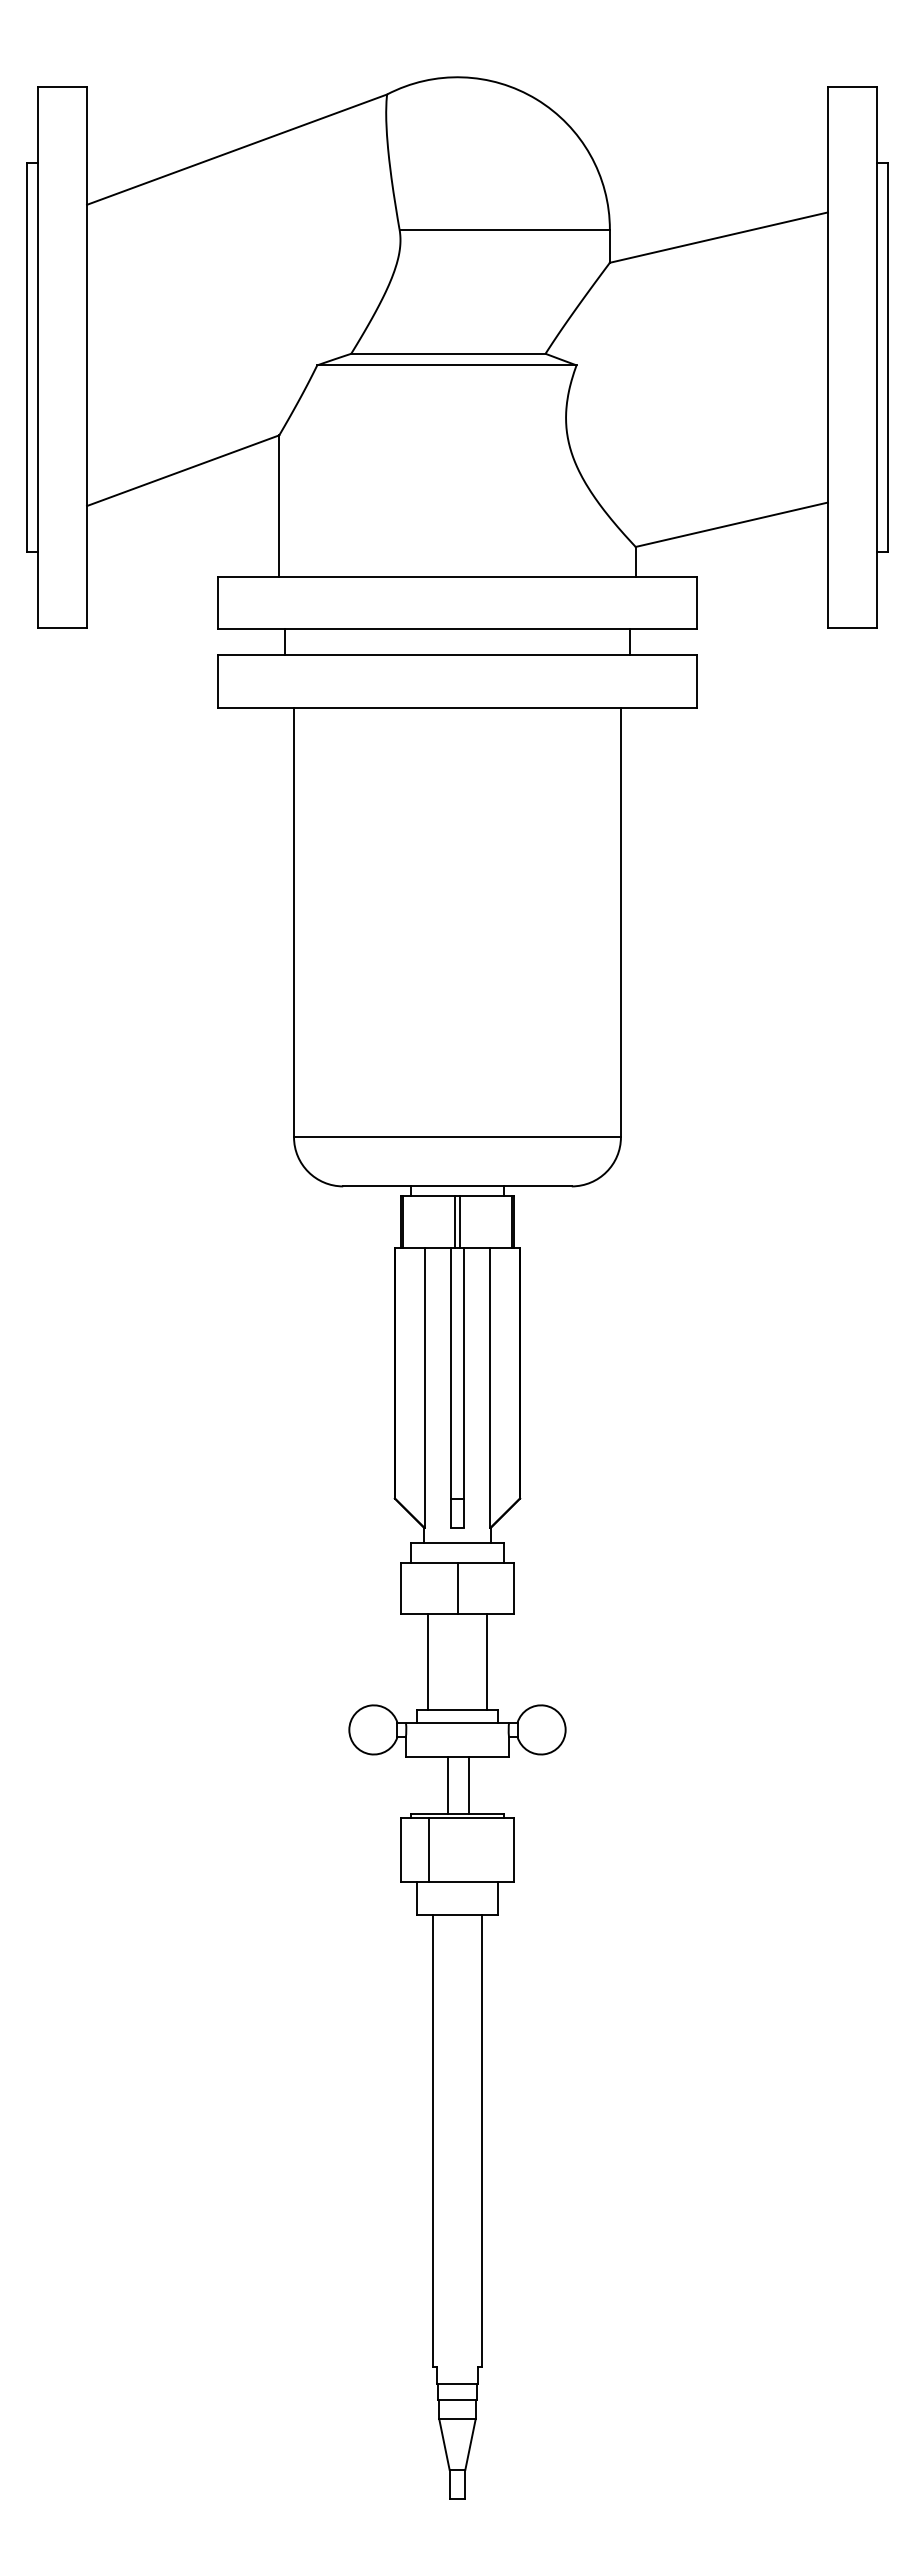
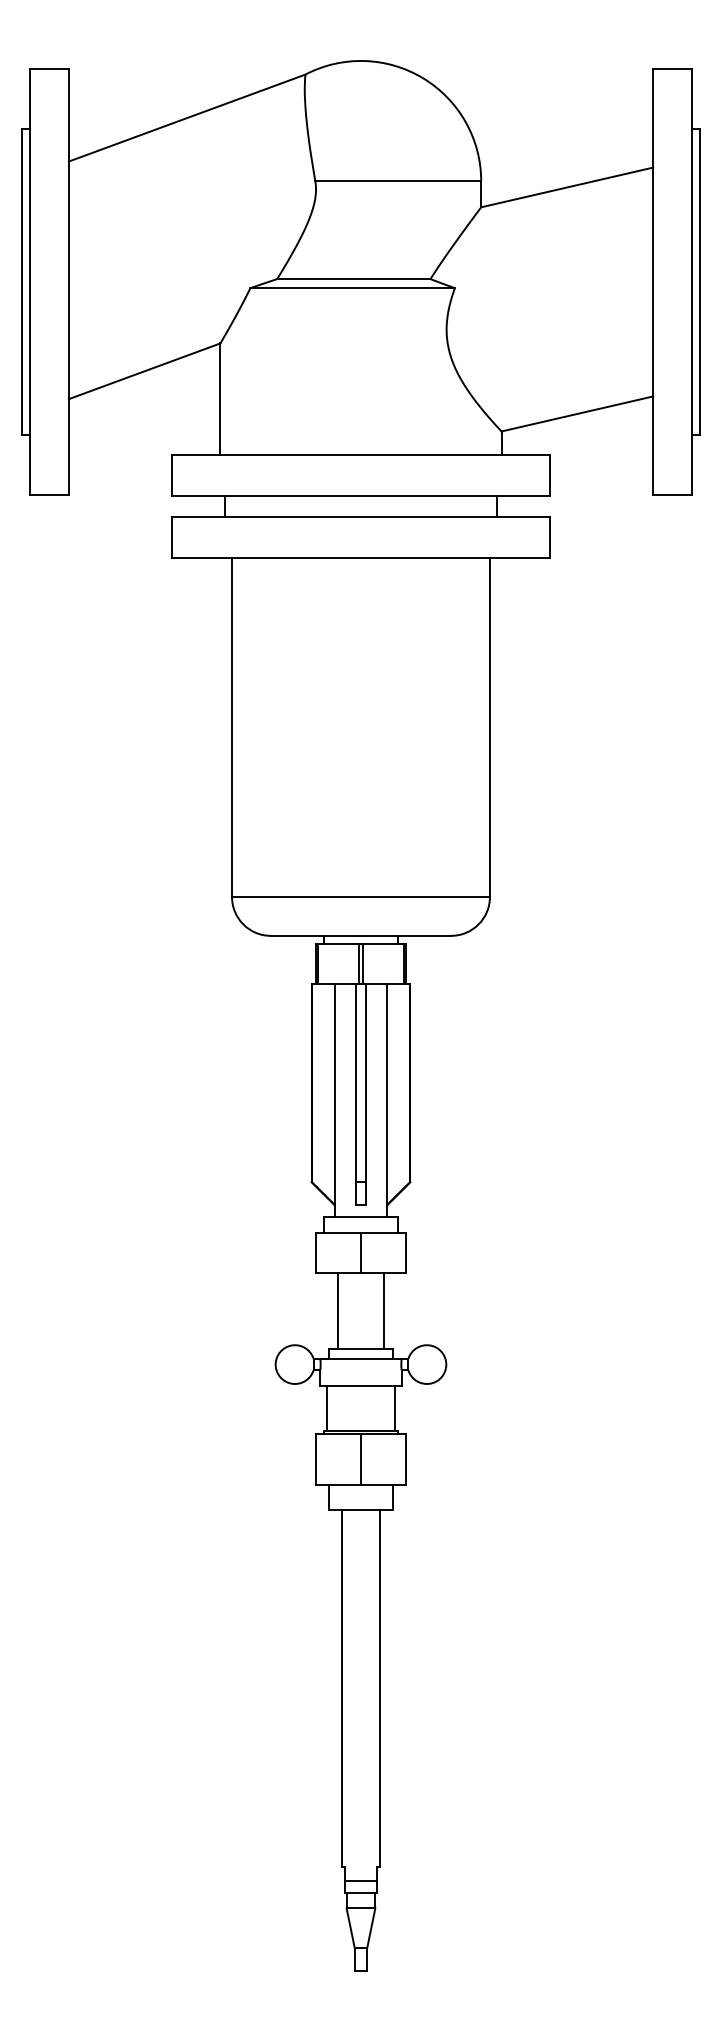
line: (448, 1784) -> (395, 1407), moved
line: (468, 1784) -> (326, 1407), moved
line: (428, 1850) -> (361, 1459), moved

